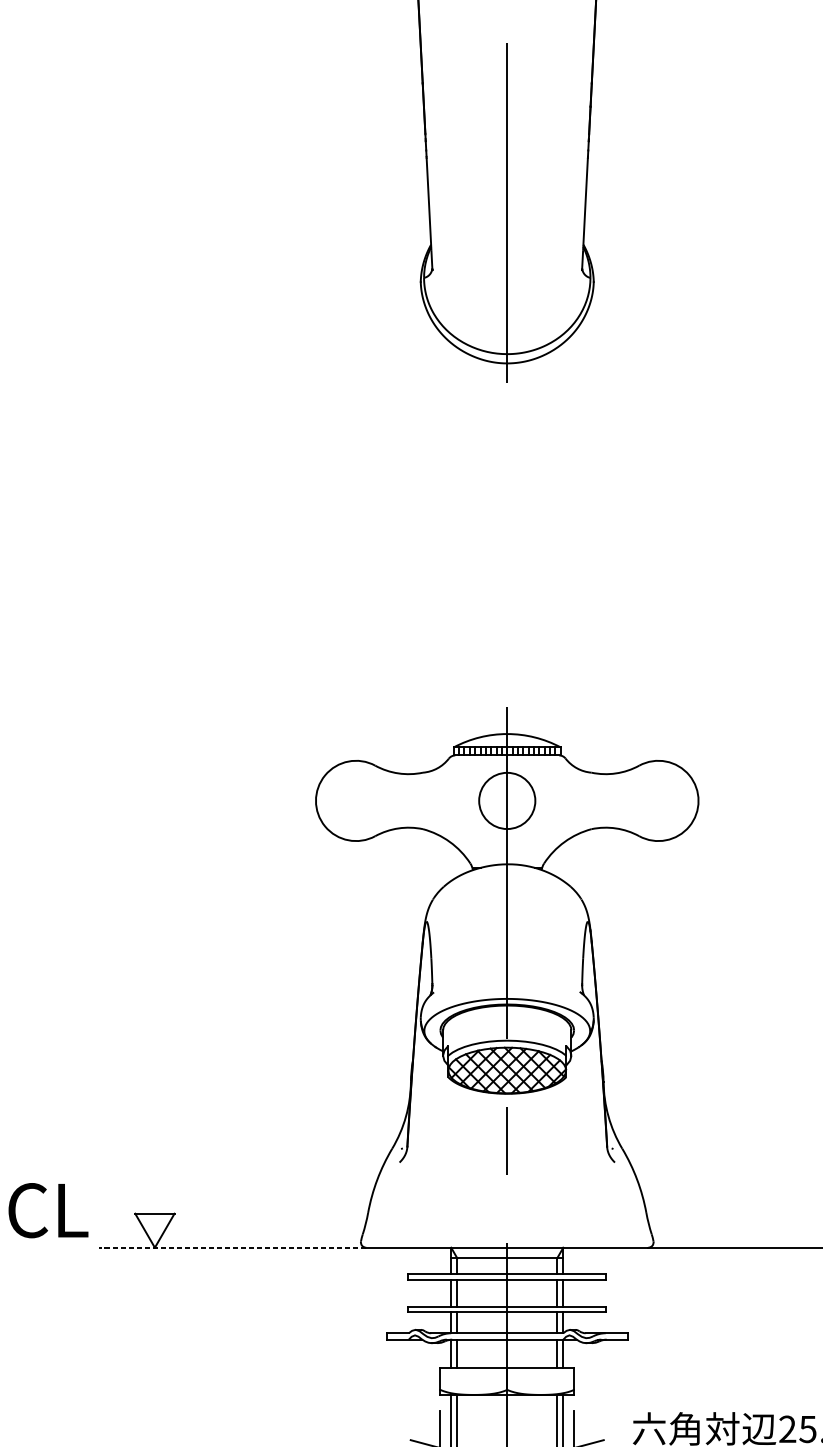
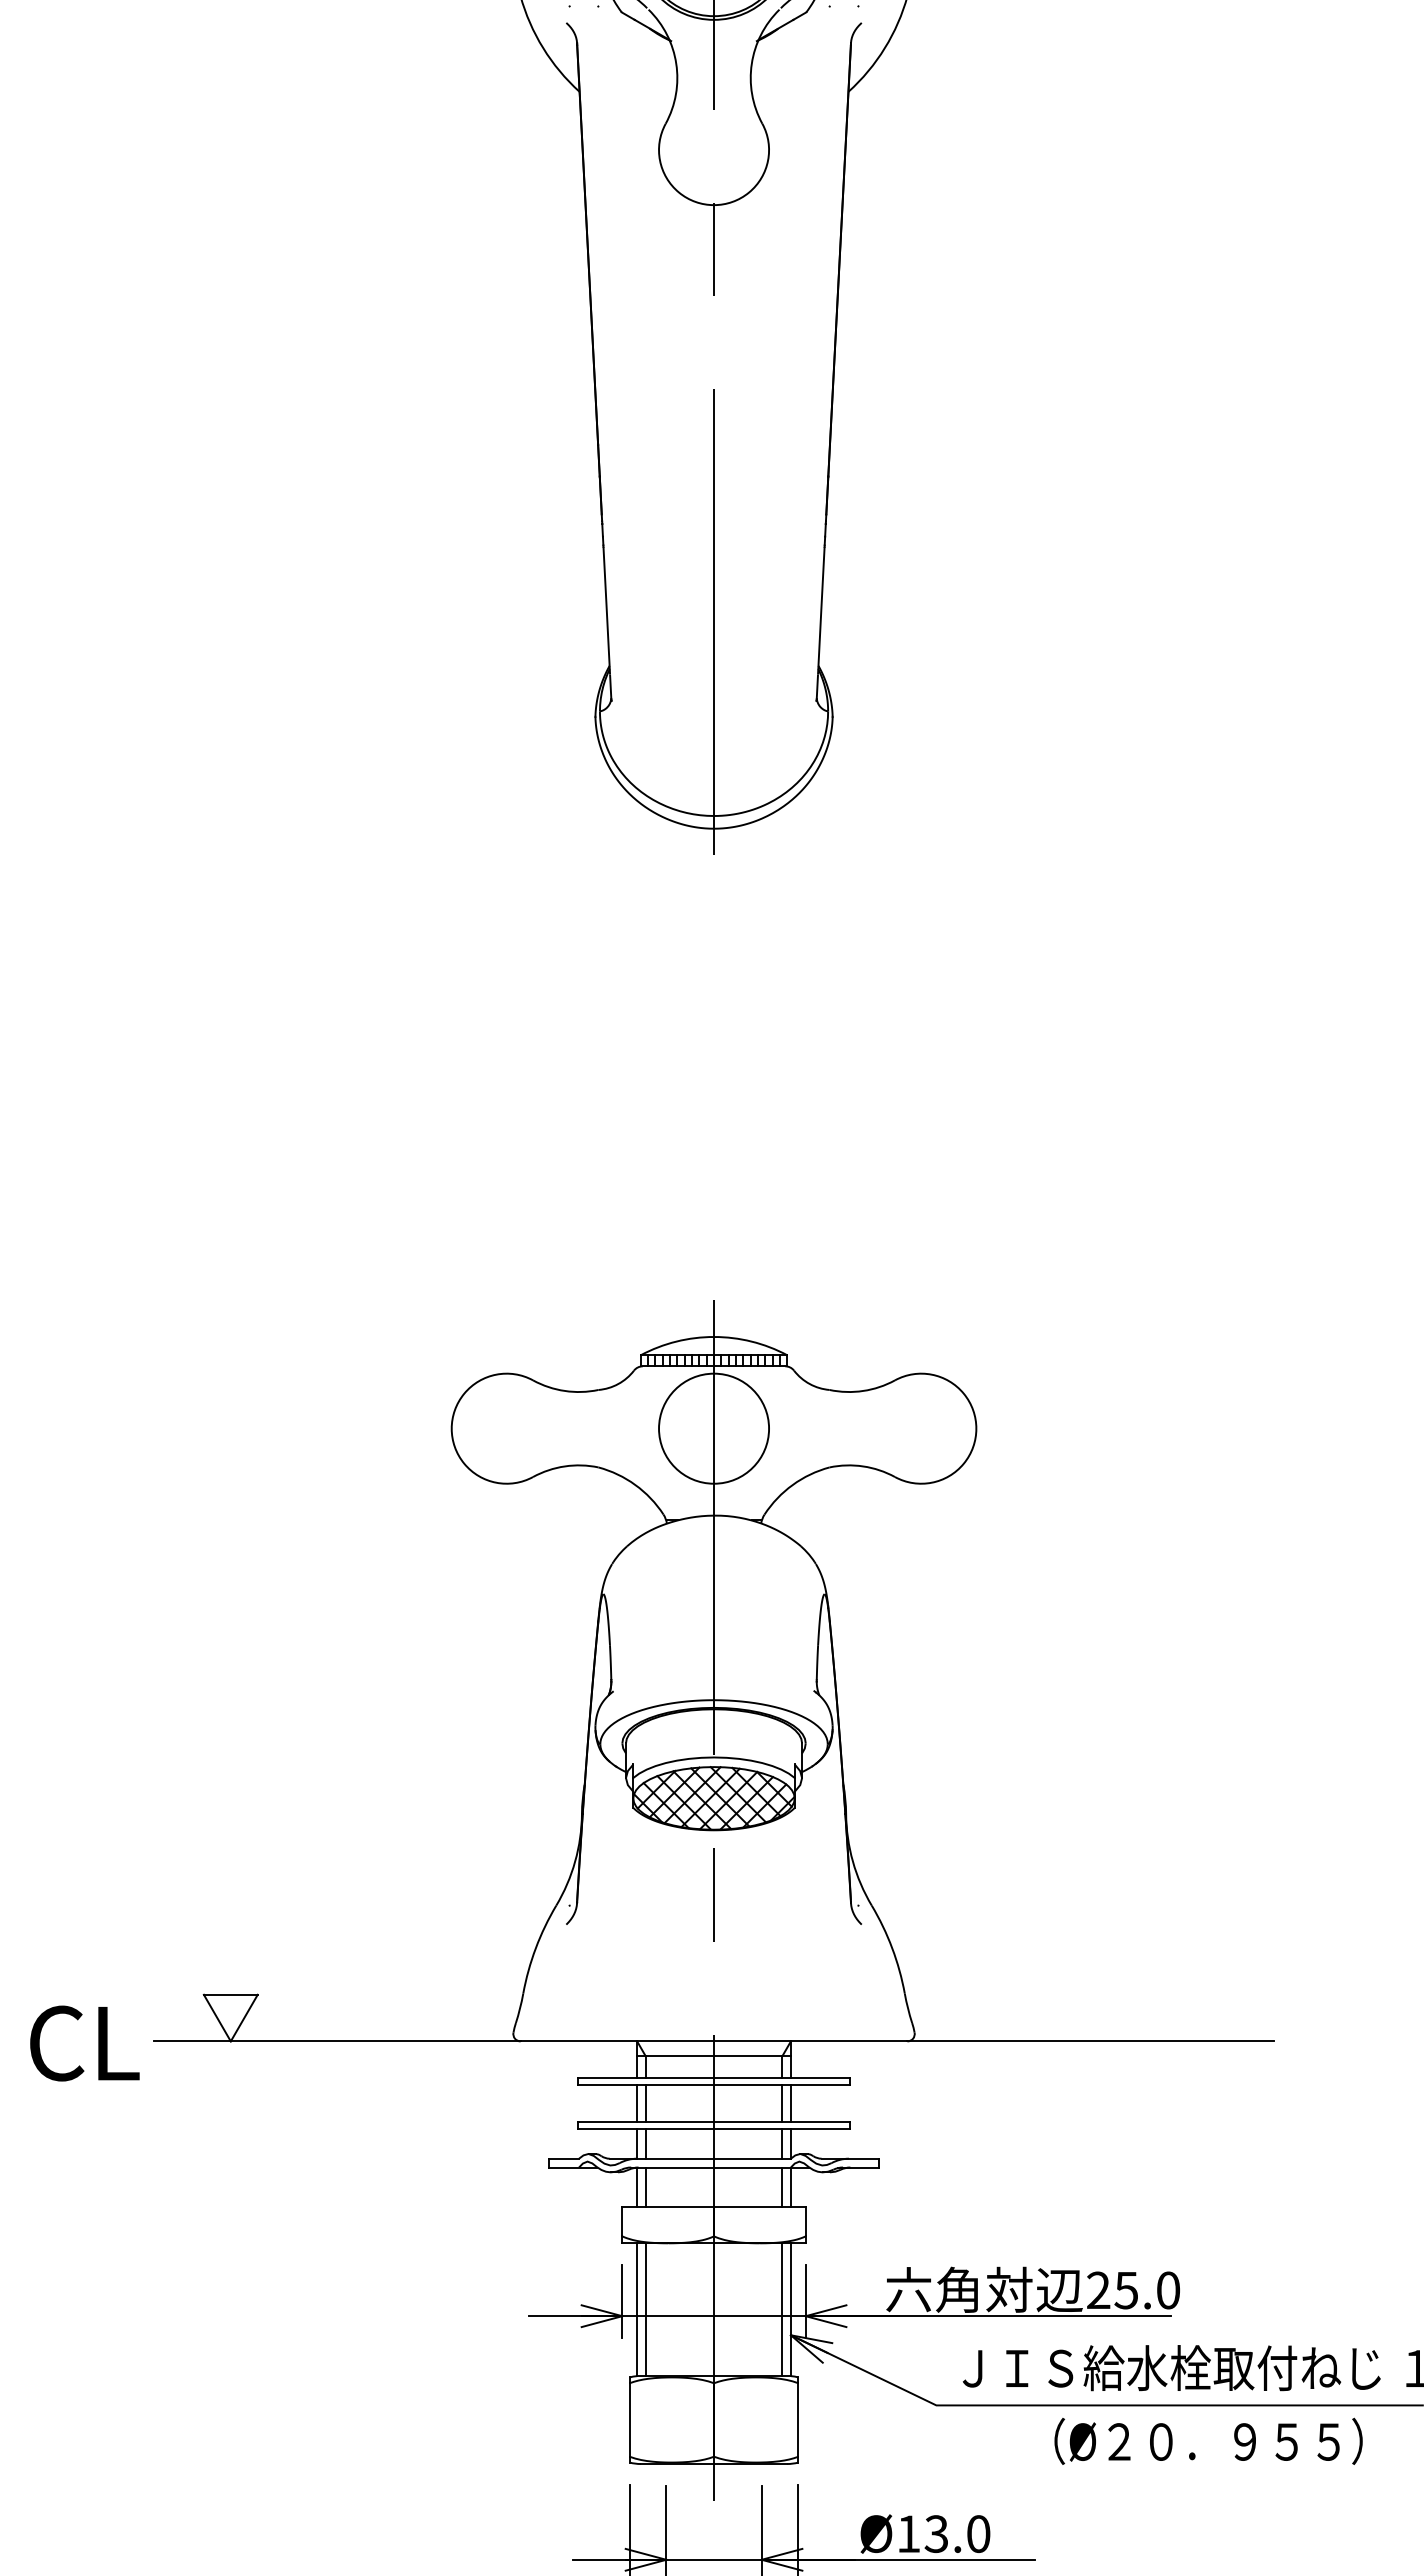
circle: (507, 800) -> (714, 1428), size x1.43
text: (48, 1210) -> (84, 2043), moved
line: (231, 1247) -> (336, 2041), dashed -> solid

